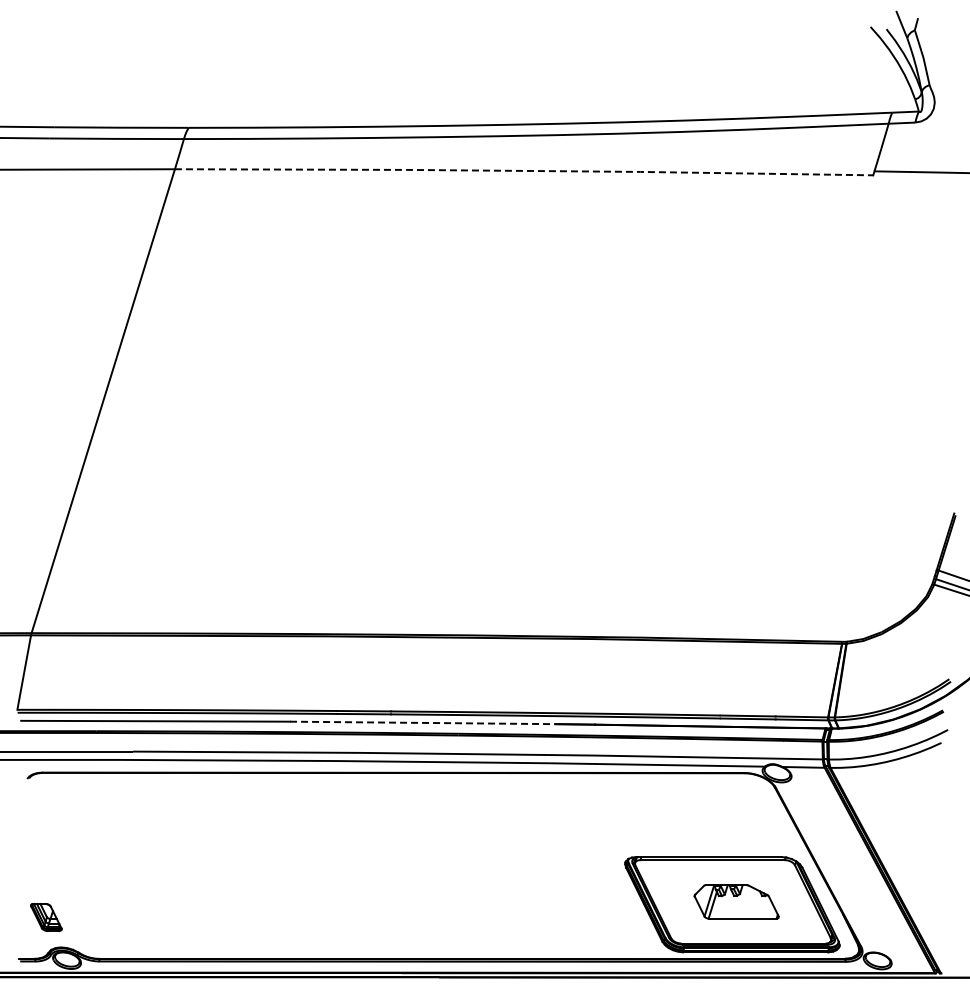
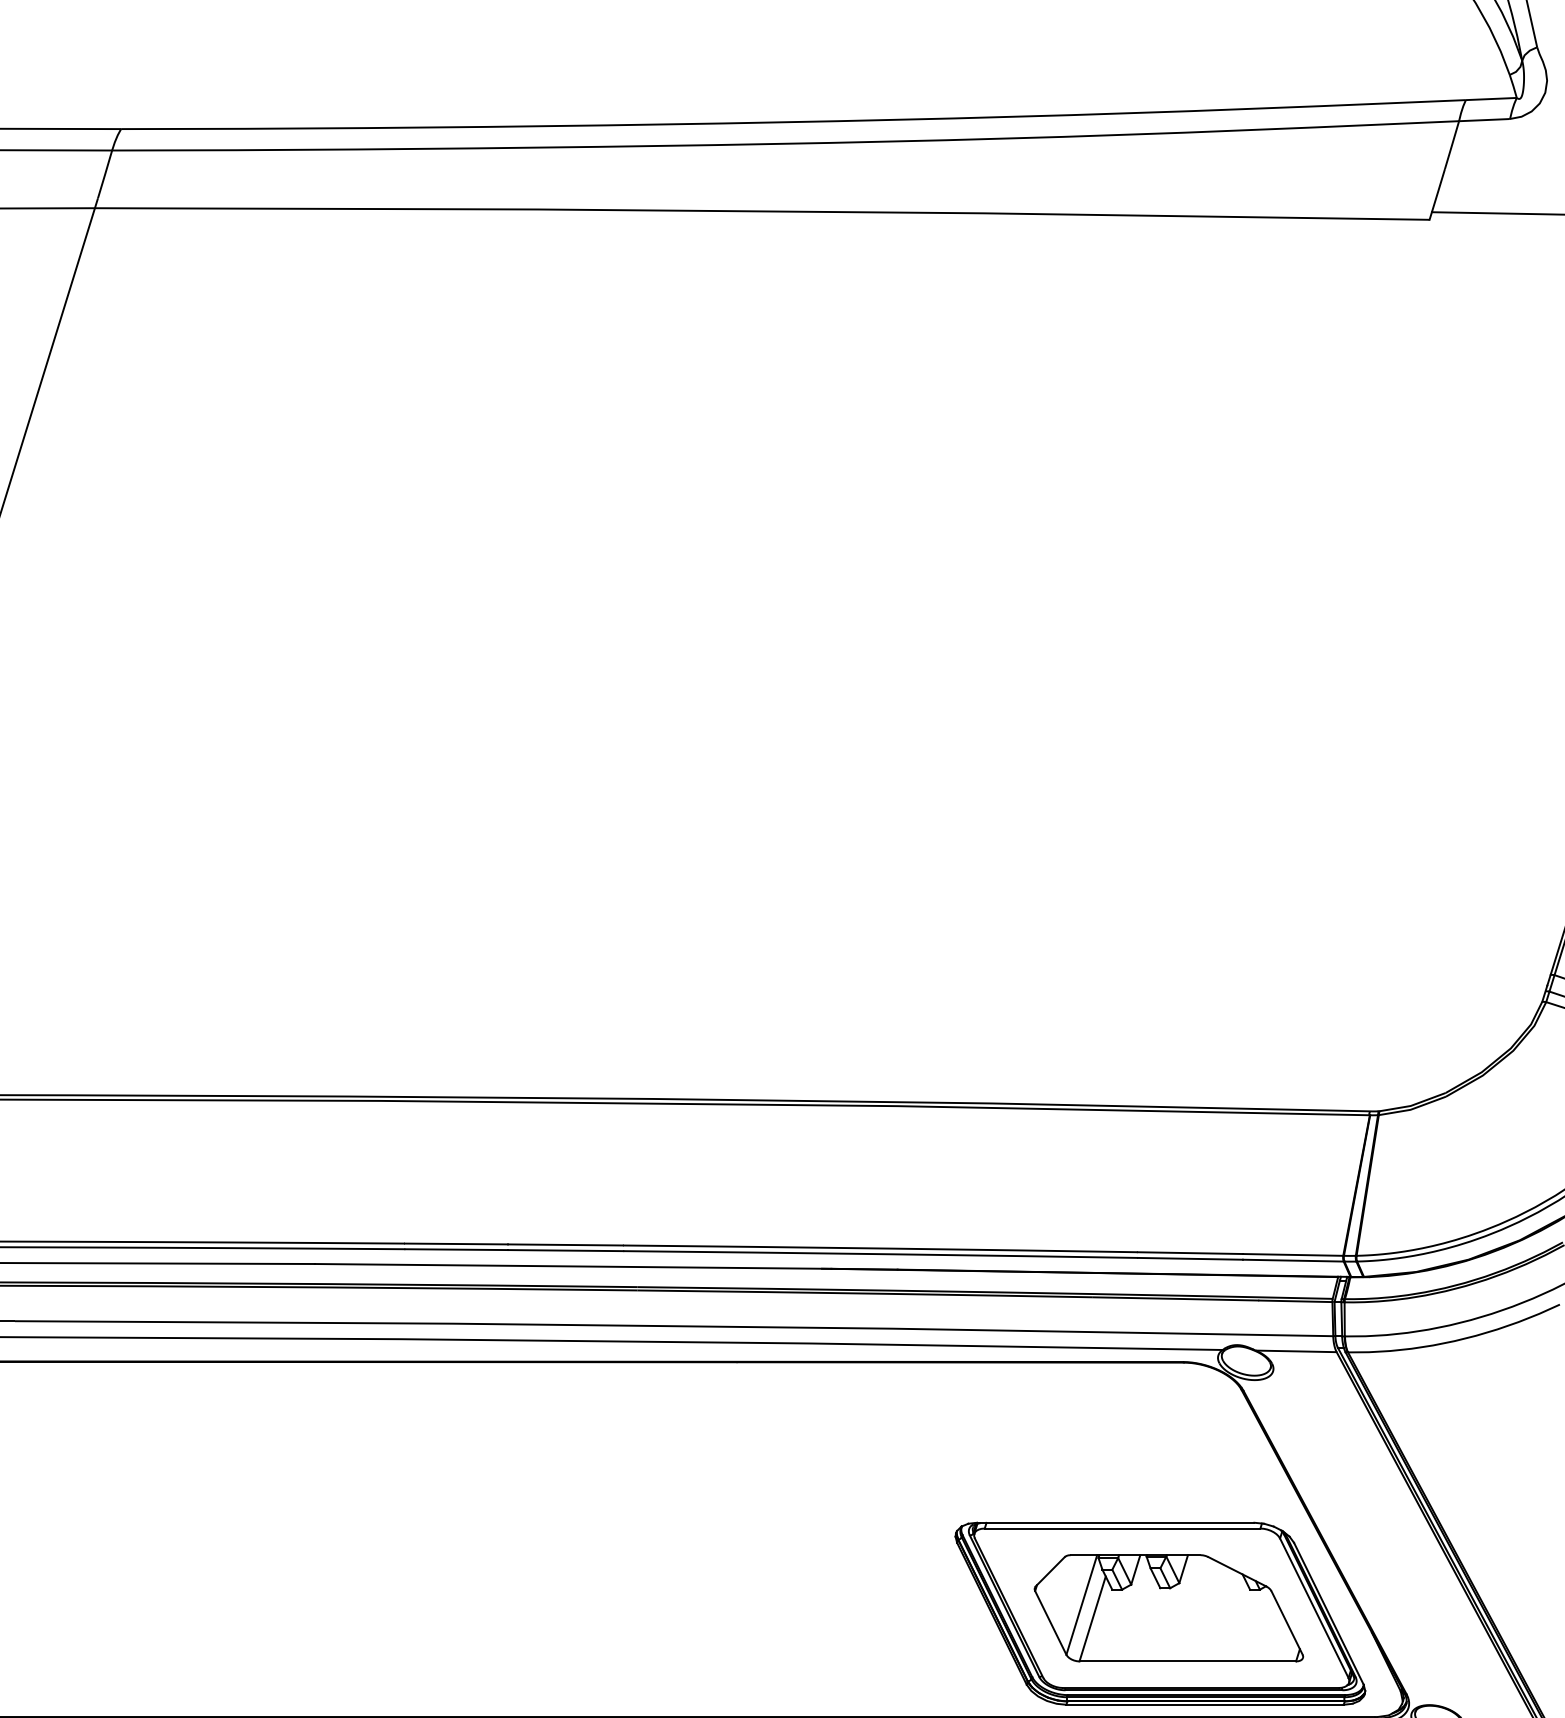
line: (524, 170) -> (763, 210), dashed -> solid
line: (425, 722) -> (573, 1265), dashed -> solid
part: (736, 901) -> (1168, 1607), size x1.67

